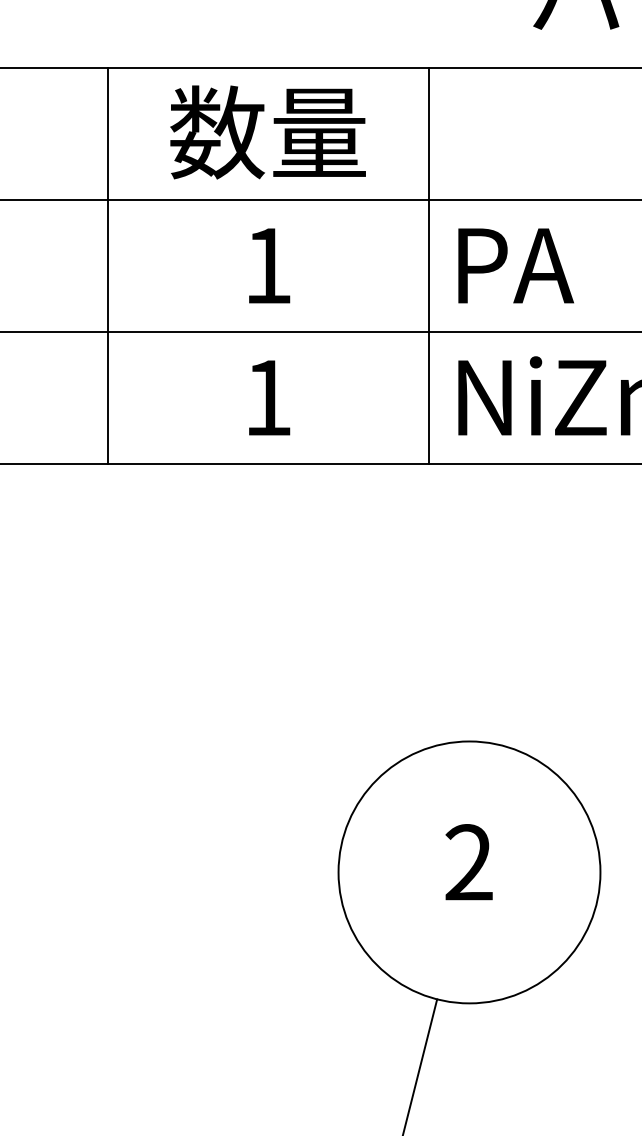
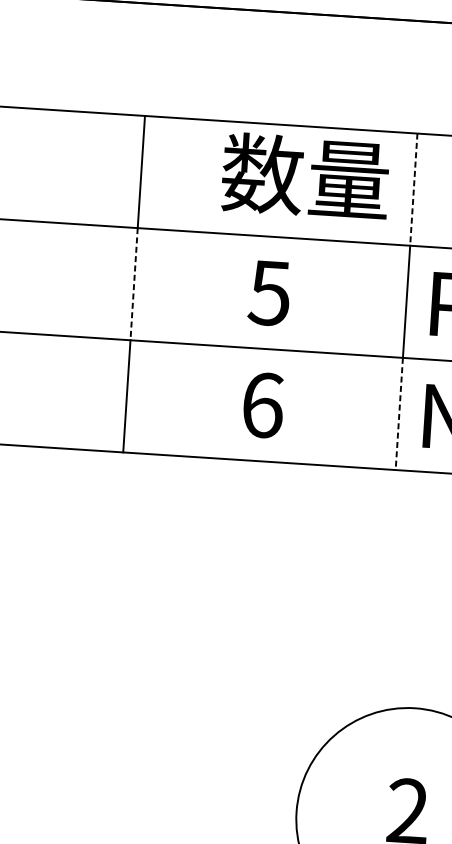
text: (267, 132) -> (305, 176), moved
line: (428, 134) -> (413, 190), solid -> dashed
line: (108, 266) -> (134, 284), solid -> dashed
text: (267, 266) -> (269, 293), 1 -> 5
text: (268, 397) -> (263, 405), 1 -> 6
line: (428, 398) -> (398, 414), solid -> dashed

